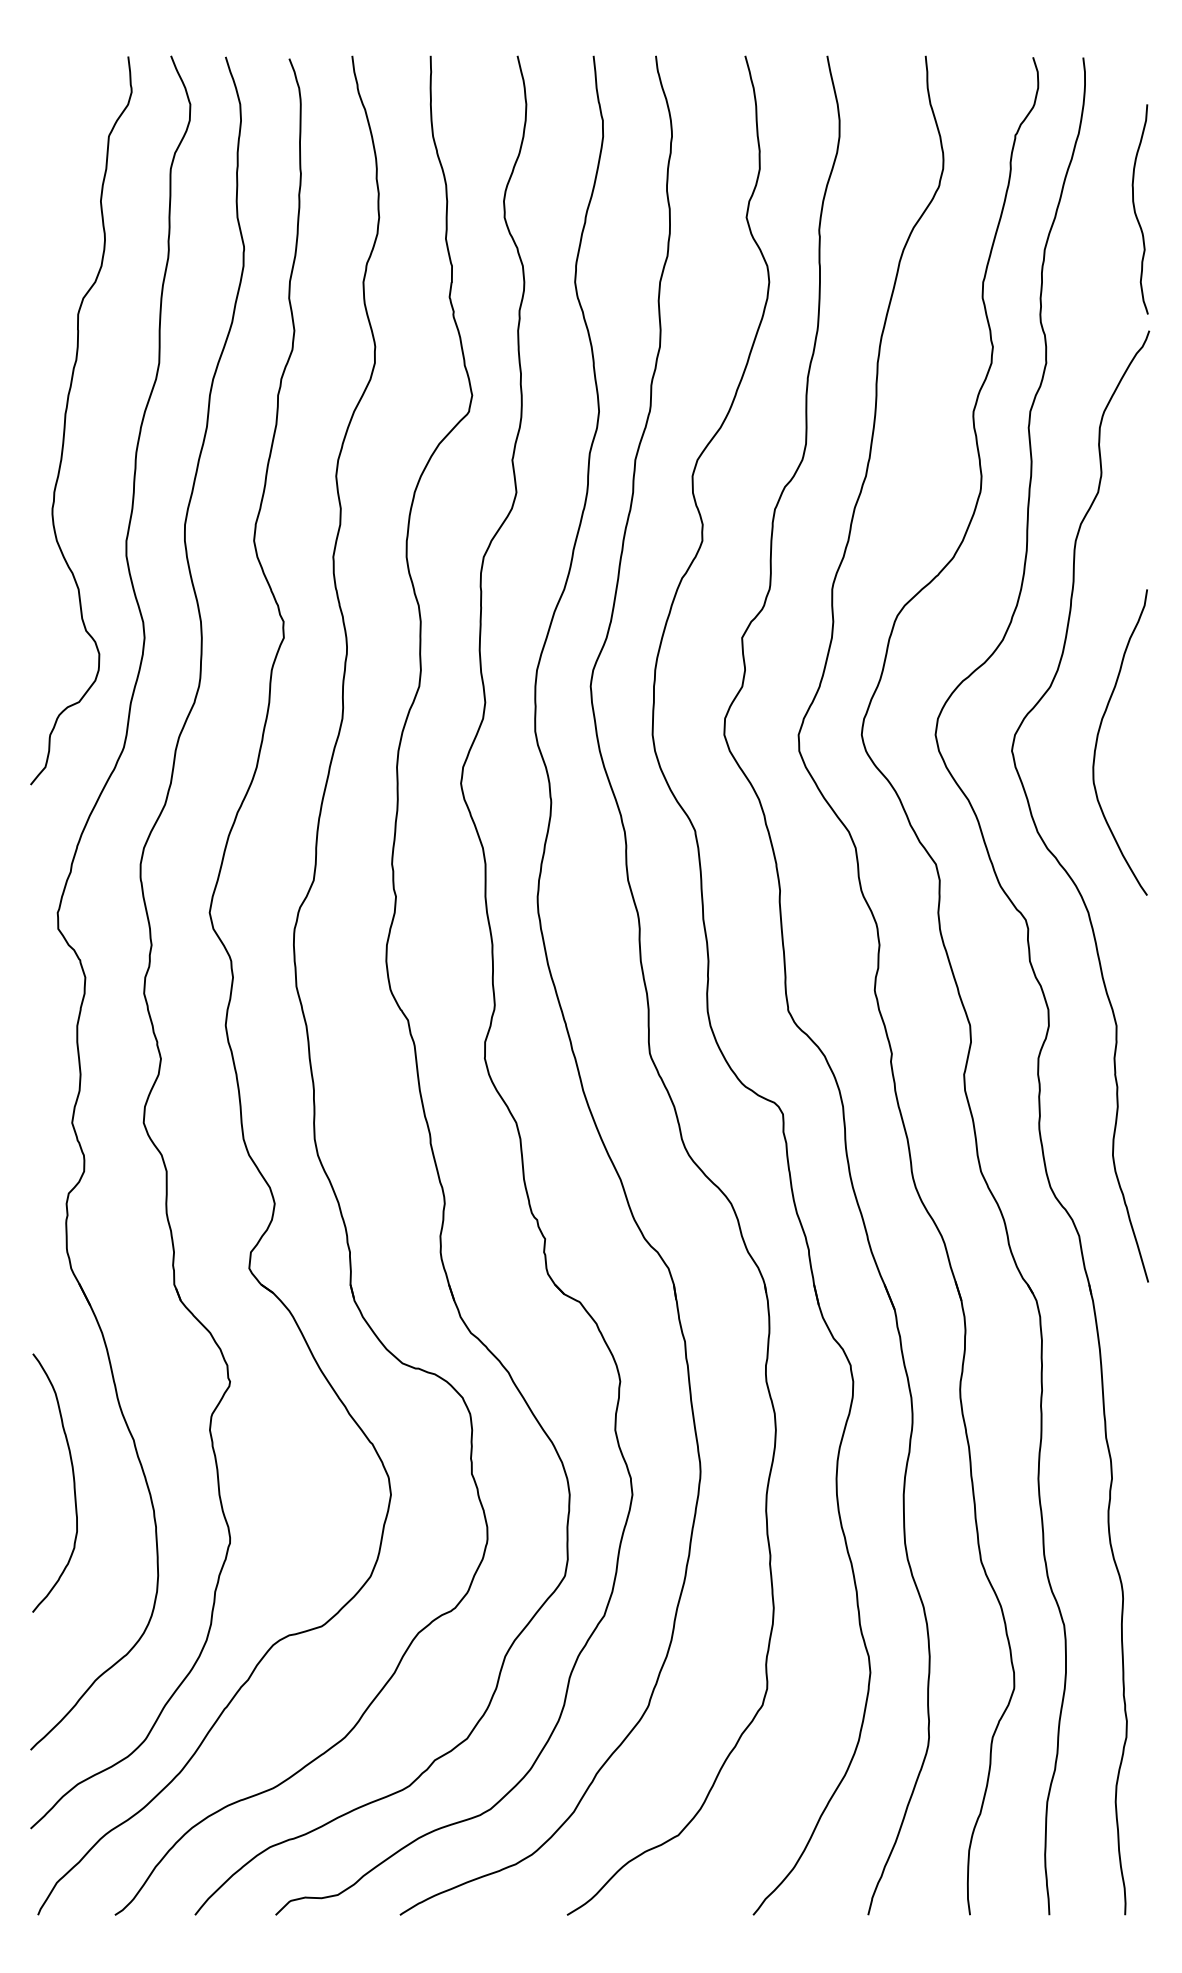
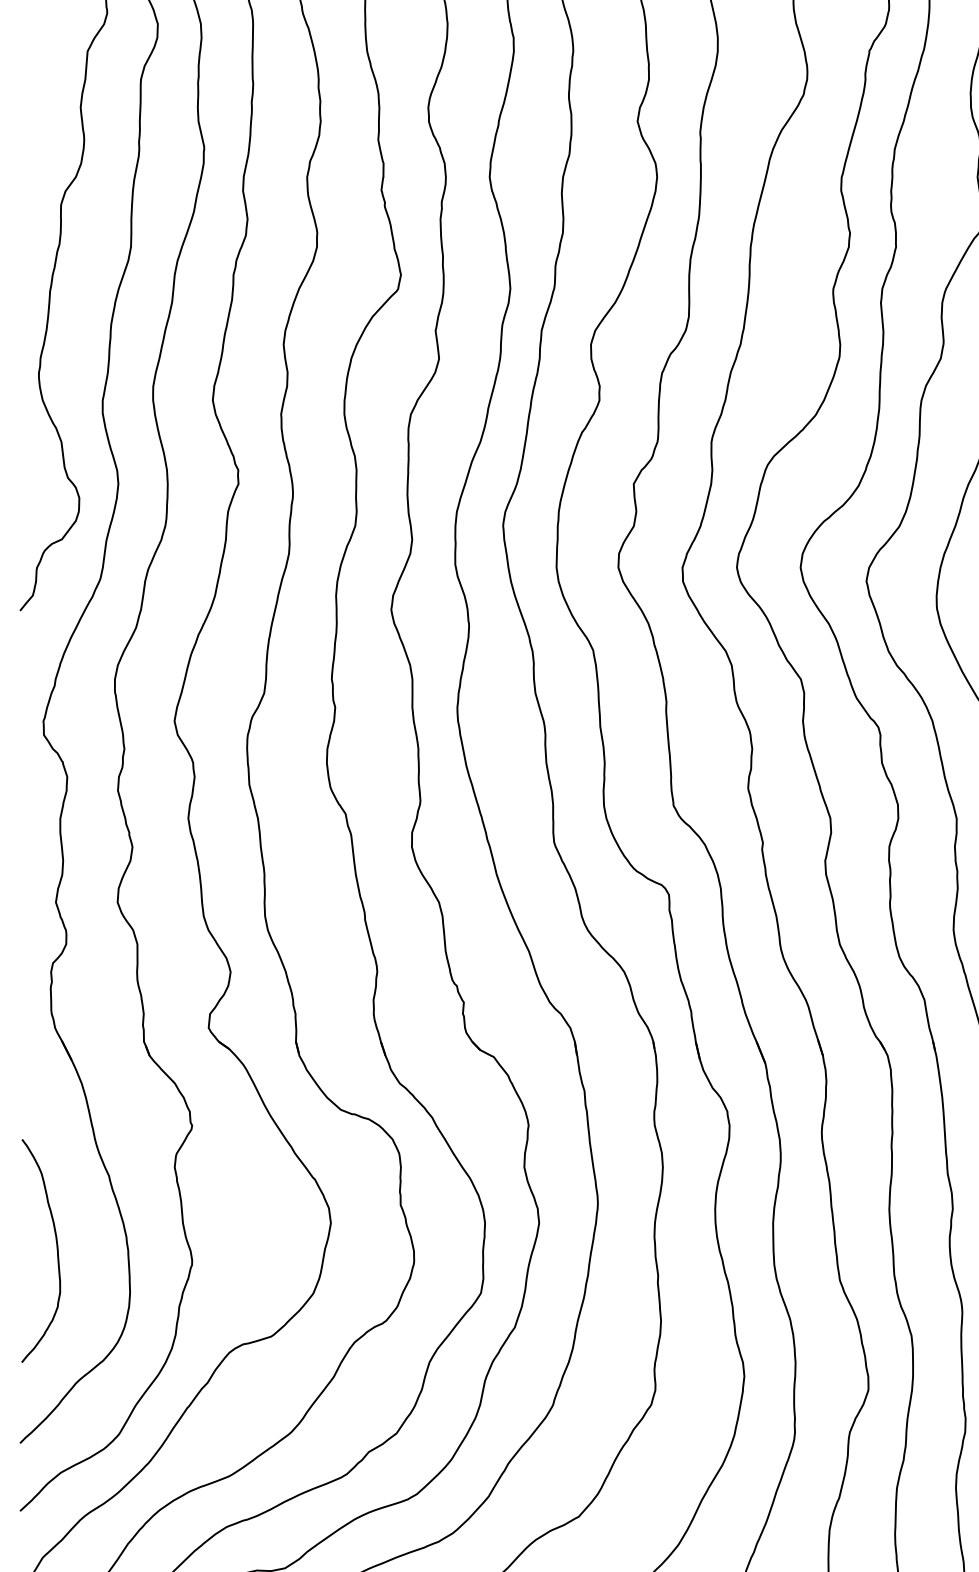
curve: (72, 1476) -> (56, 1245), moved

